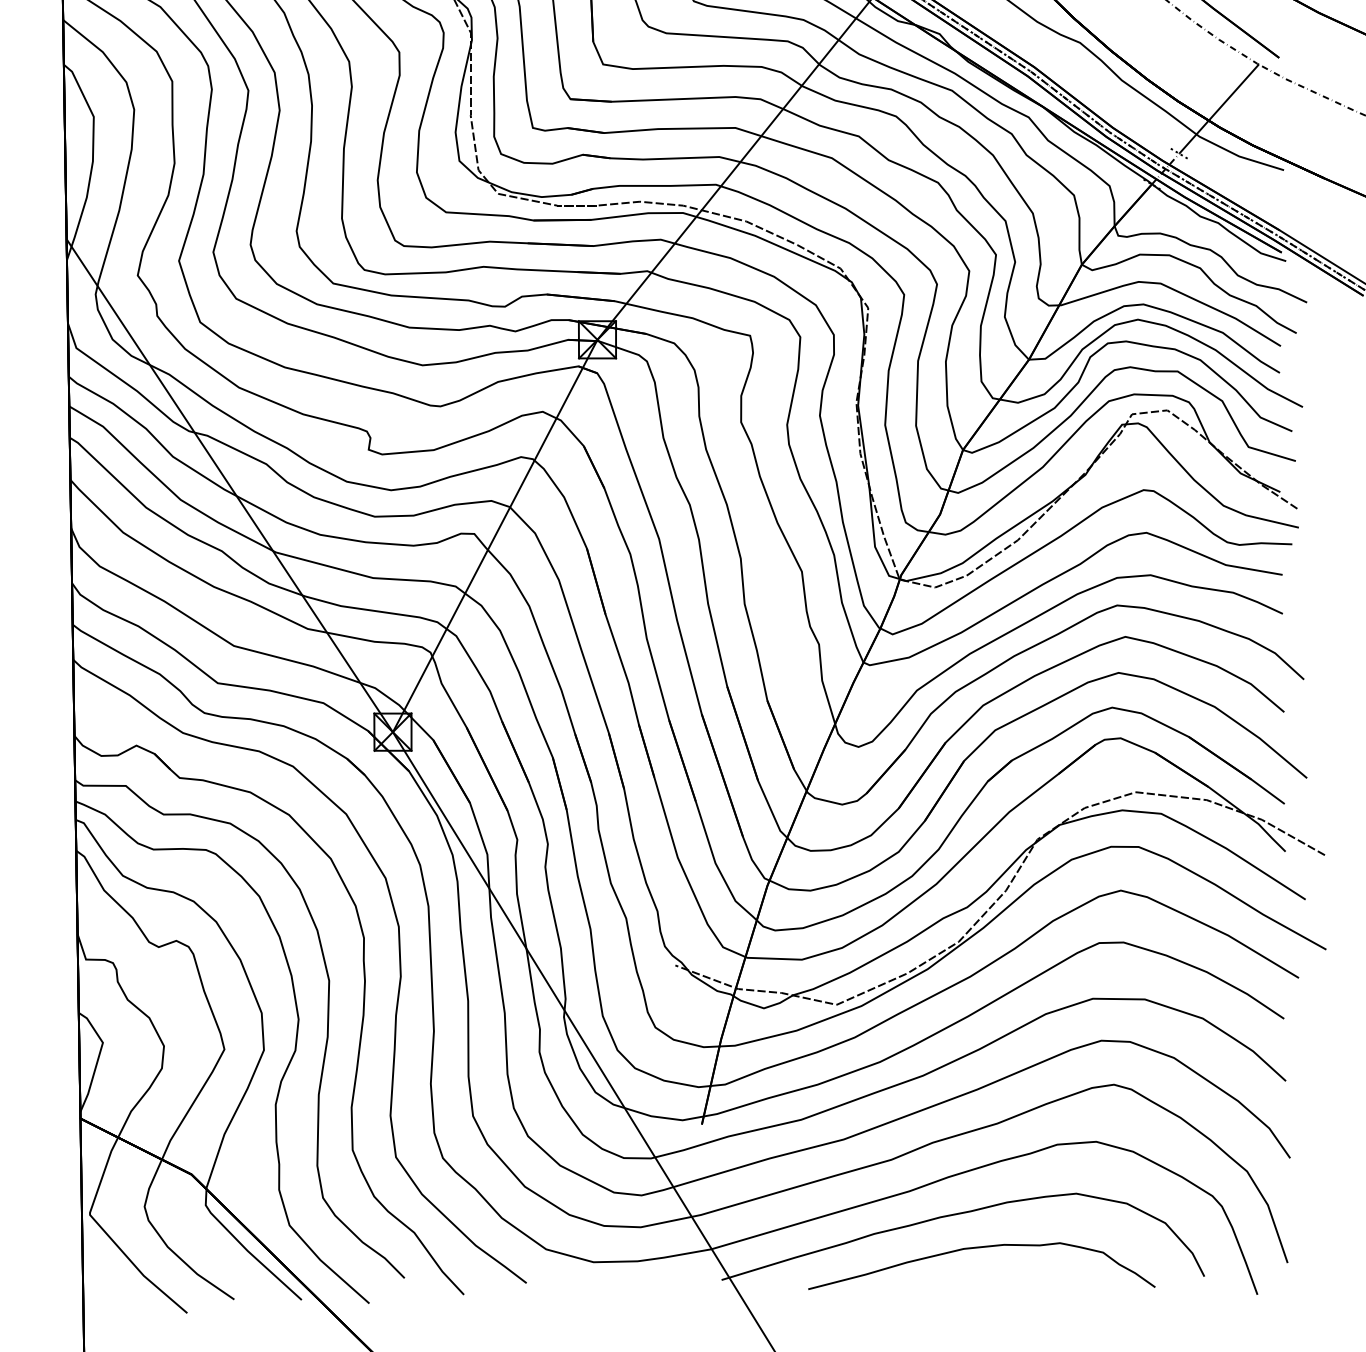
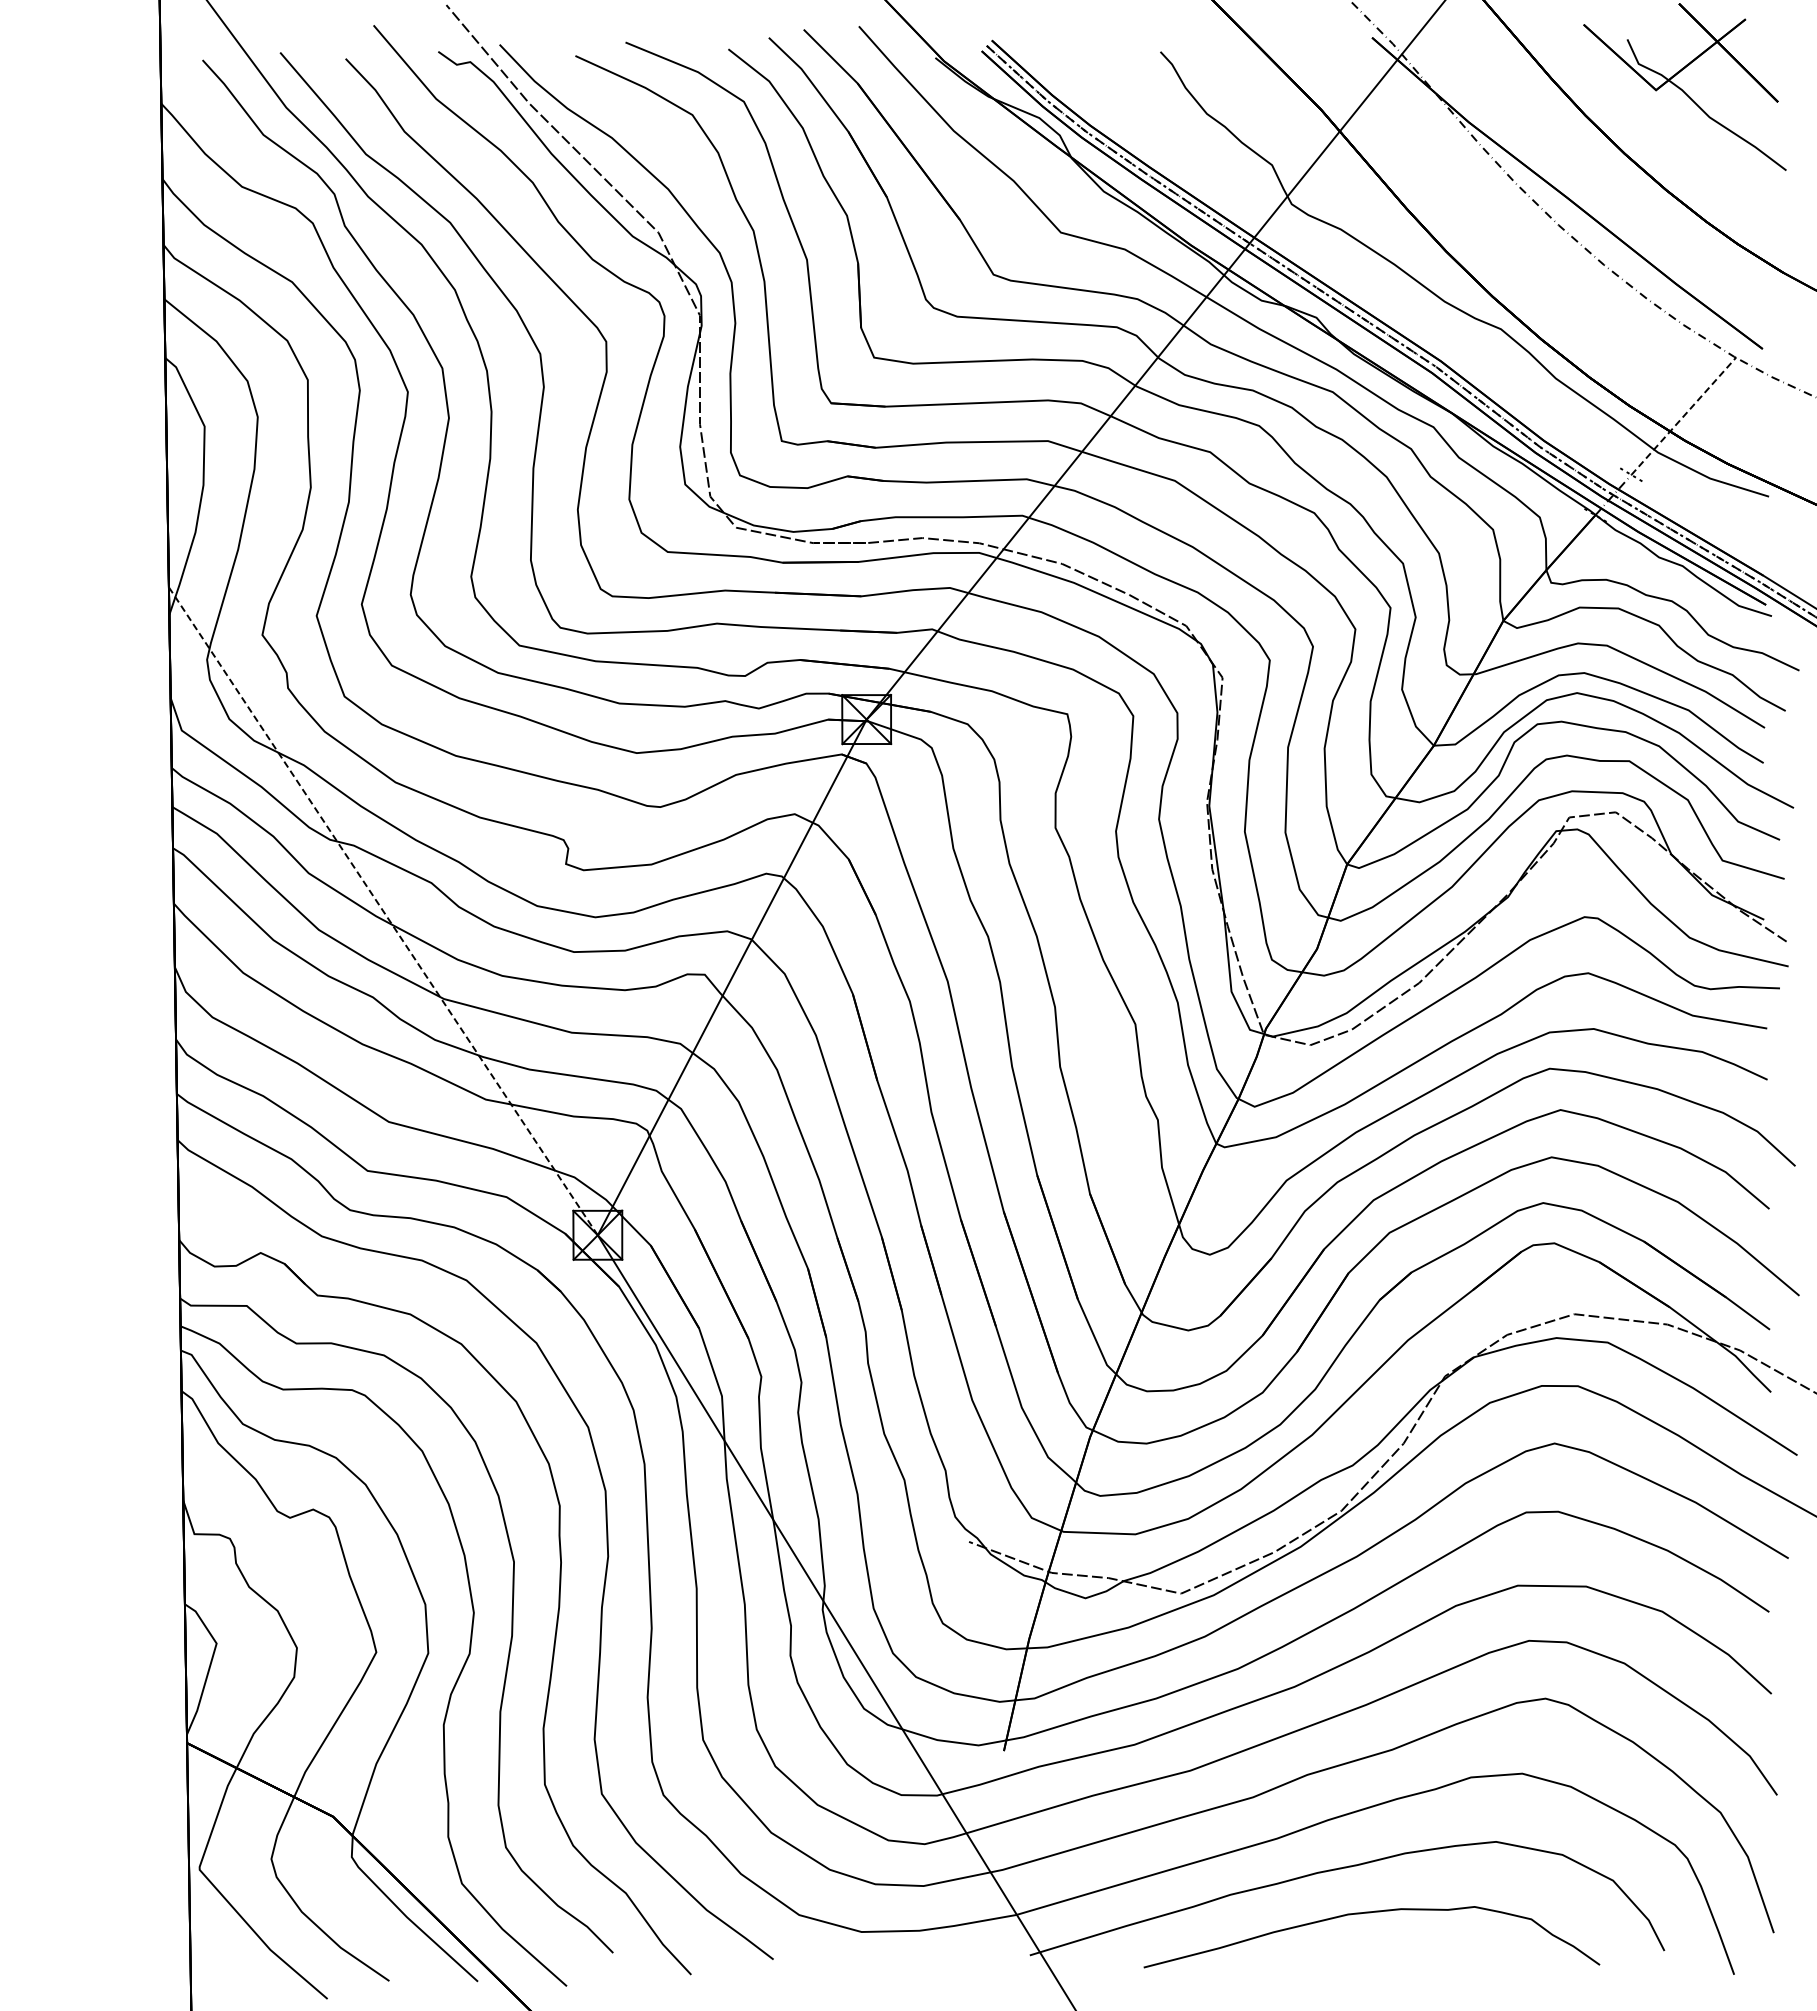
line: (1218, 109) -> (1683, 416), solid -> dashed
line: (229, 485) -> (383, 911), solid -> dashed

